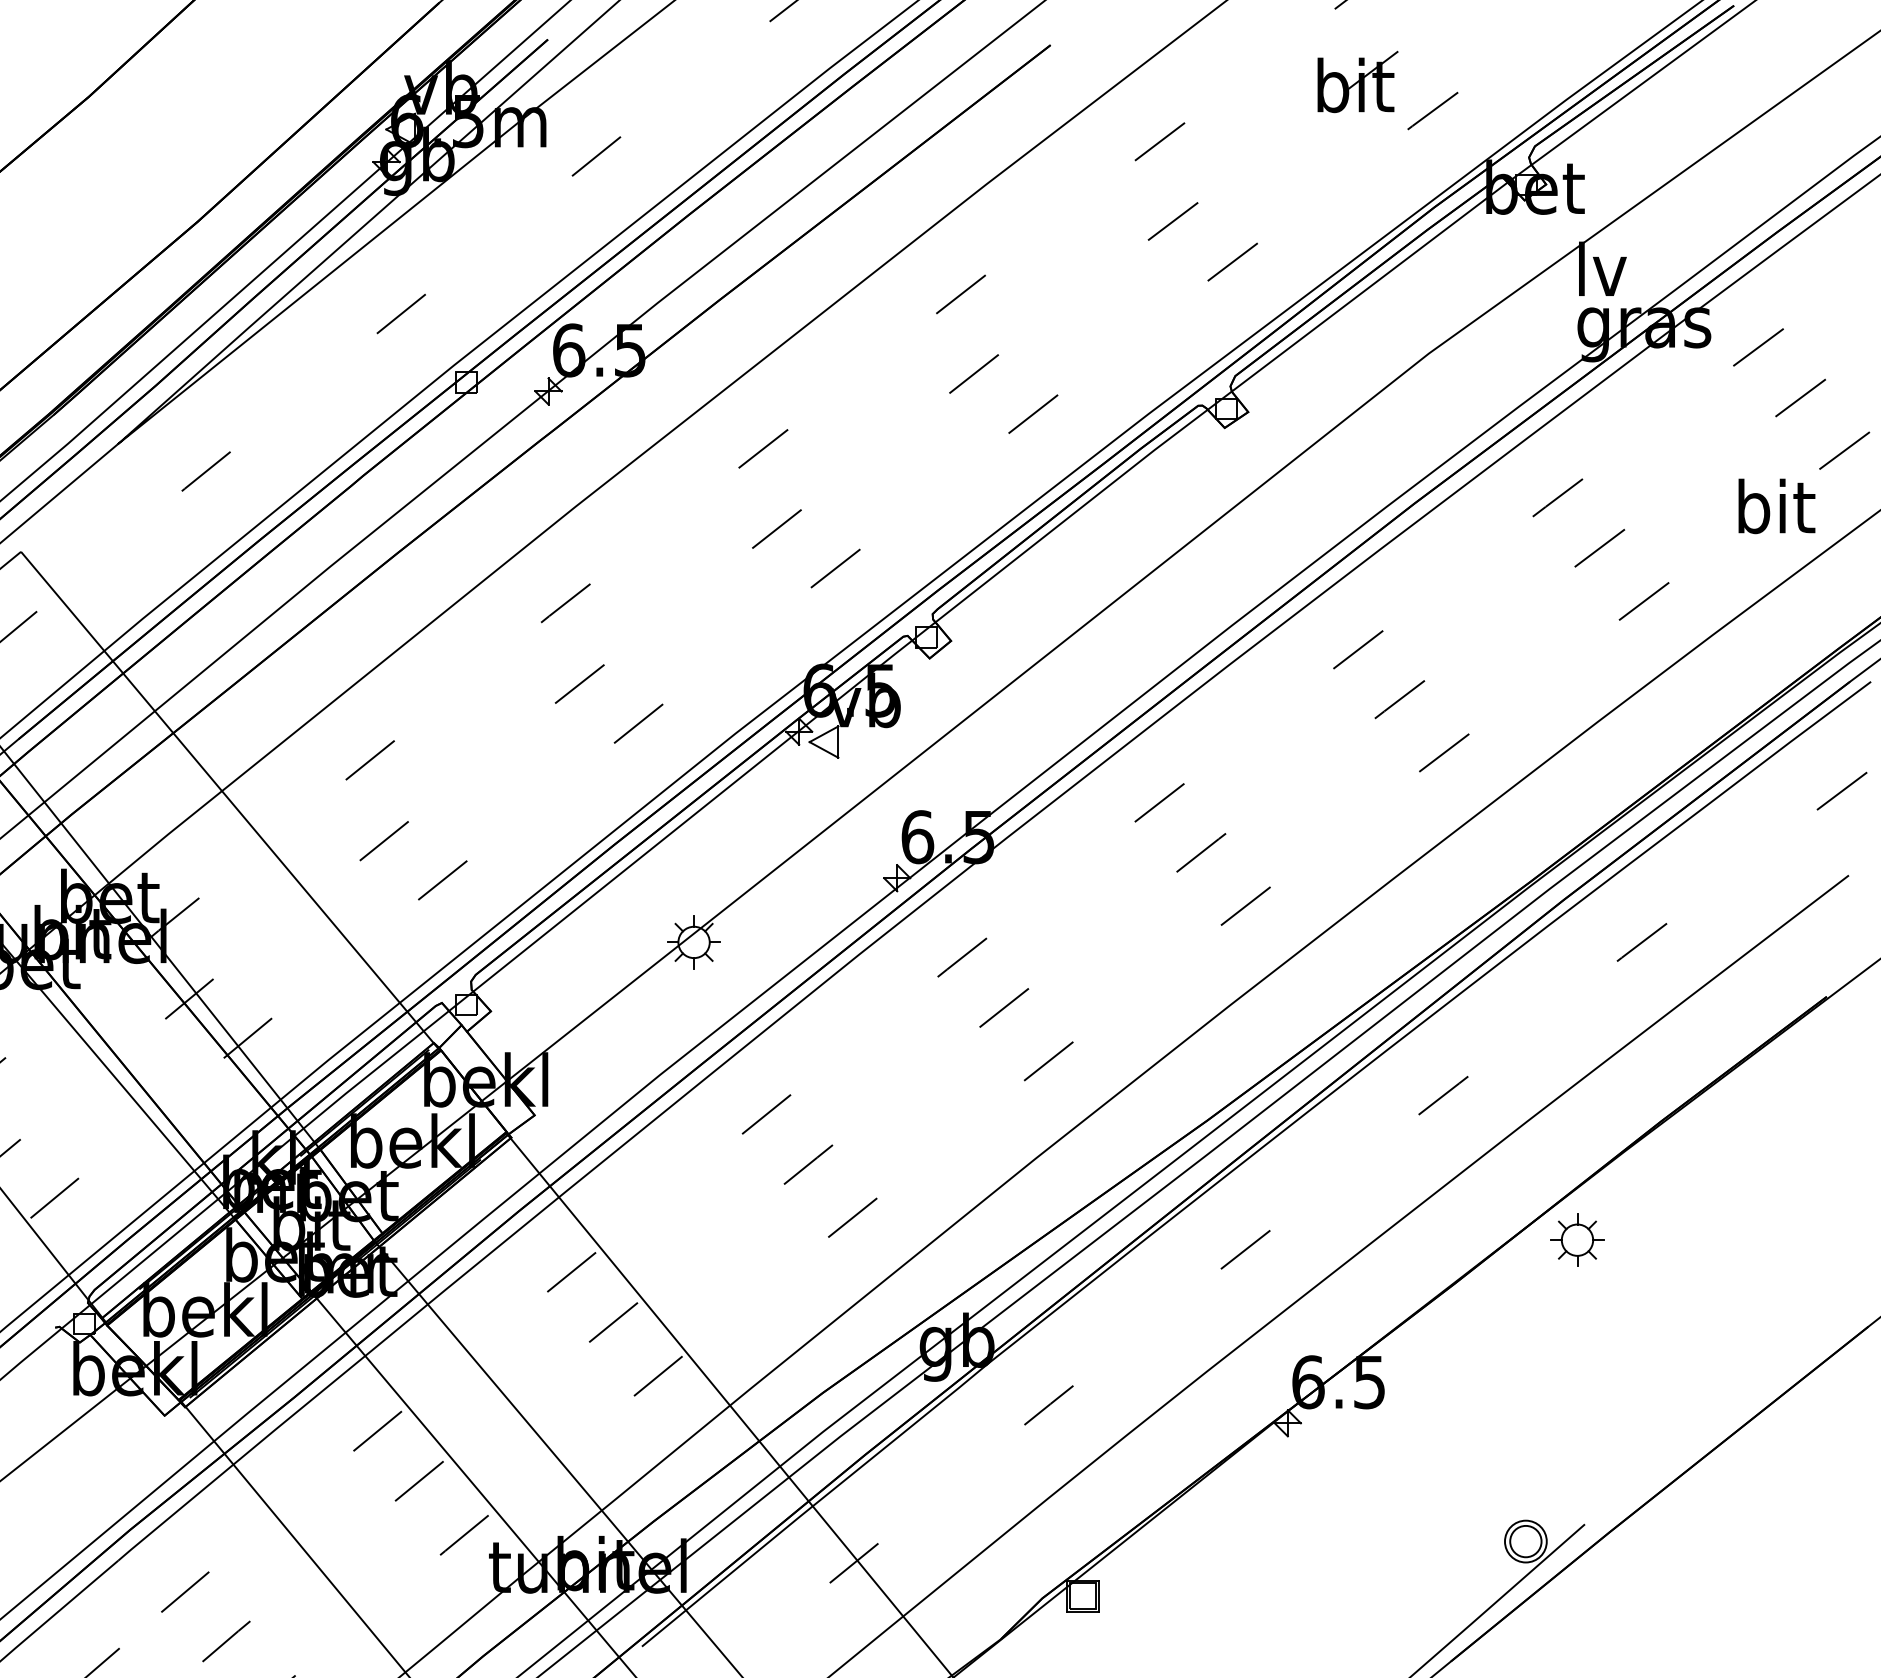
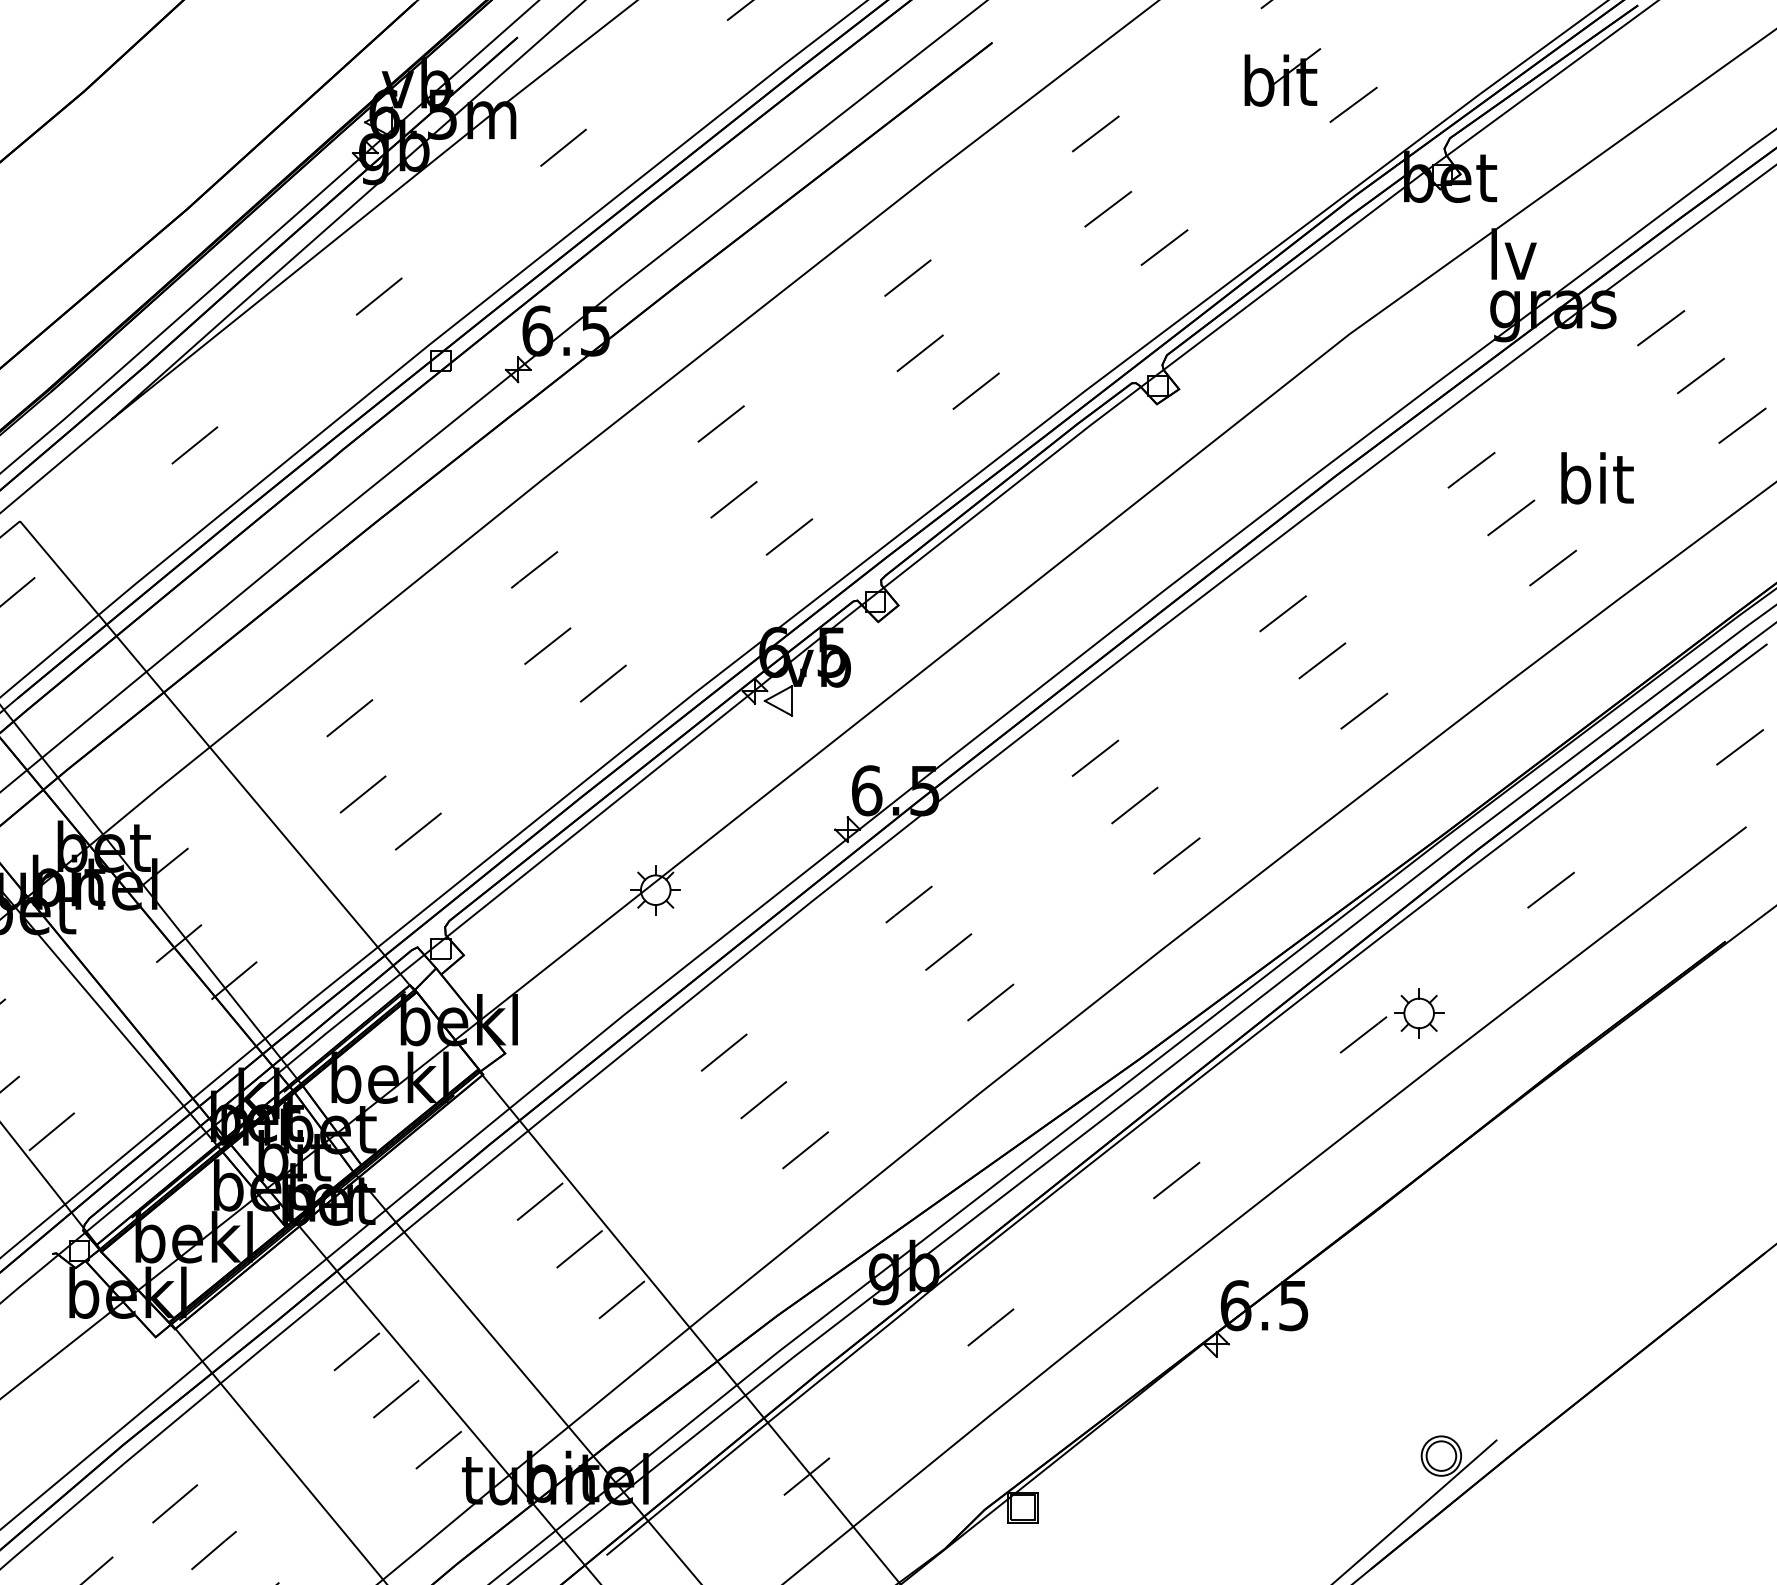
text: (1776, 506) -> (1597, 478), moved
part: (1577, 1240) -> (1419, 1013), moved

